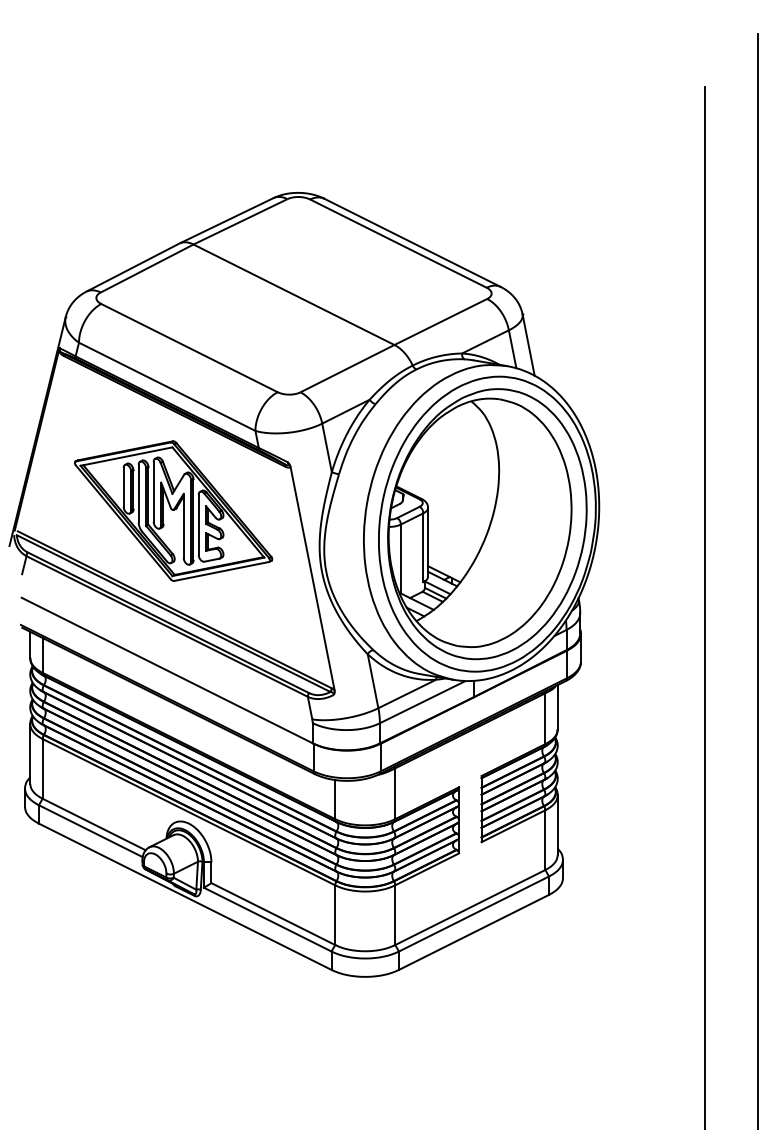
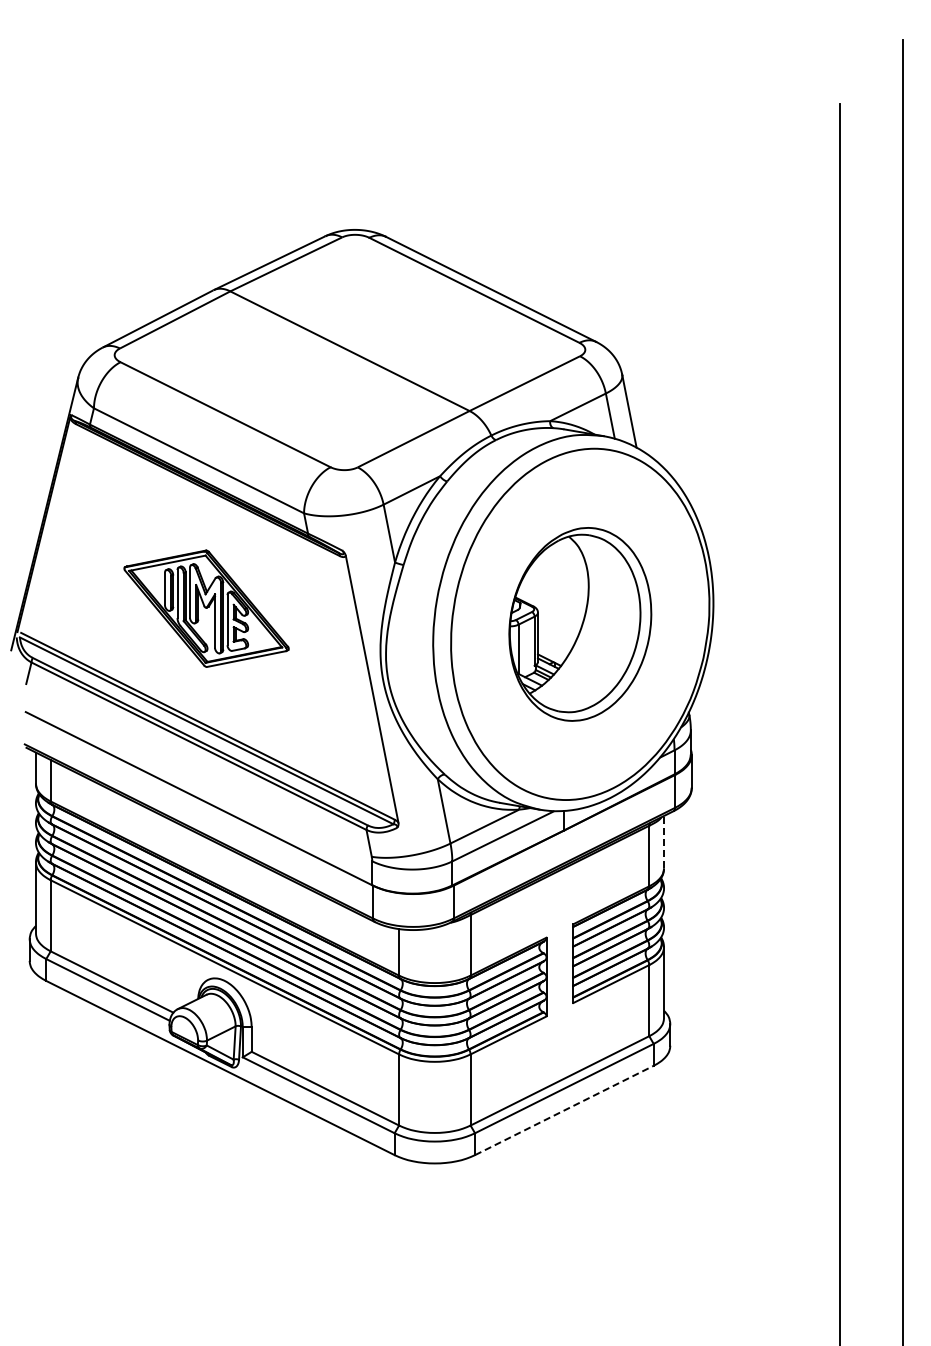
part: (173, 510) -> (206, 608), size x0.7
part: (487, 524) -> (580, 624), size x0.6
line: (558, 706) -> (664, 841), solid -> dashed
line: (474, 932) -> (564, 1110), solid -> dashed

